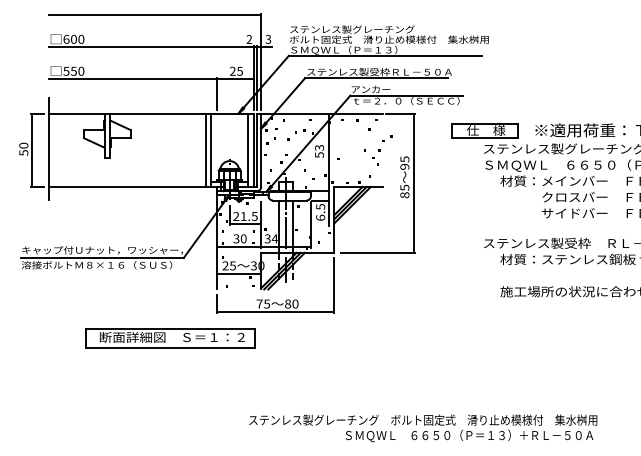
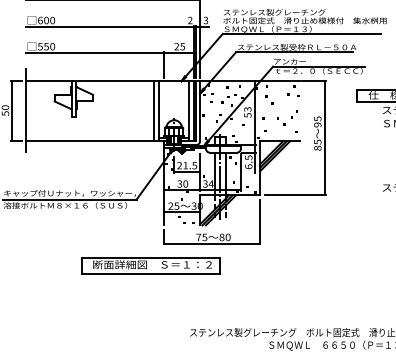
part: (387, 138) -> (275, 101), moved
part: (170, 338) -> (151, 265), moved

